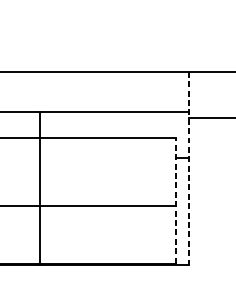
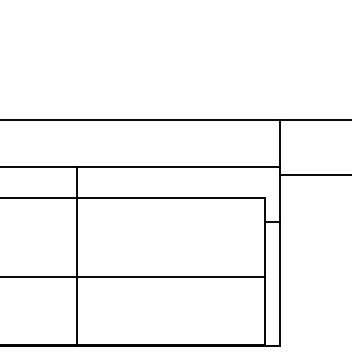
line: (189, 168) -> (280, 233), dashed -> solid
line: (39, 188) -> (76, 256), moved
line: (176, 200) -> (265, 271), dashed -> solid

